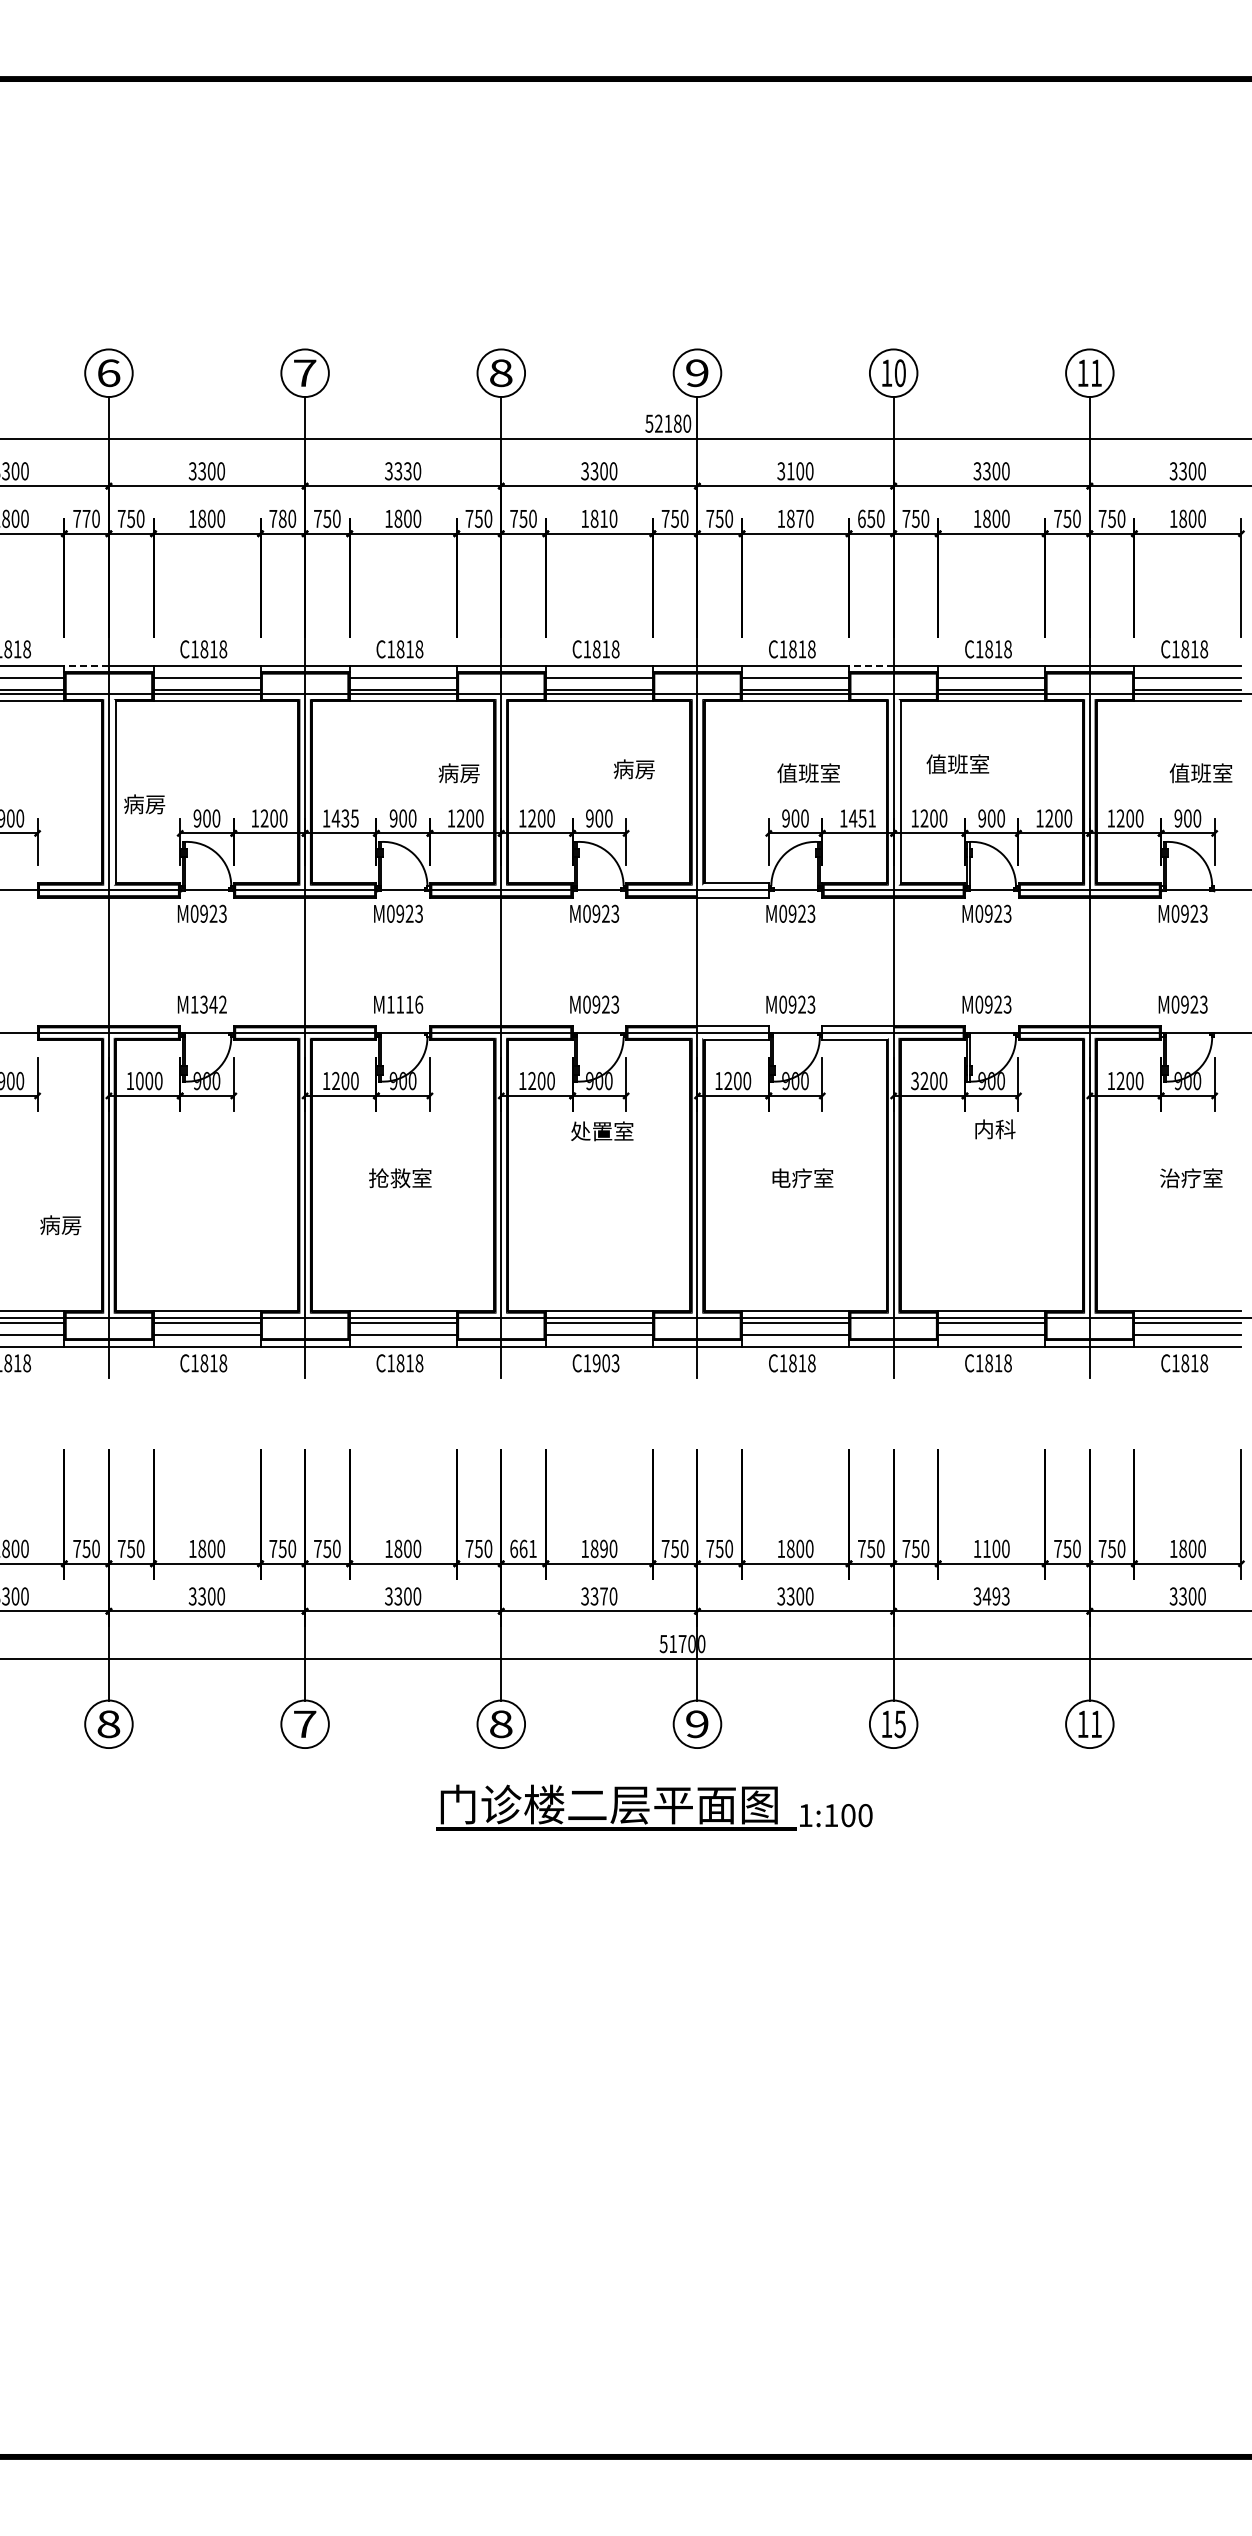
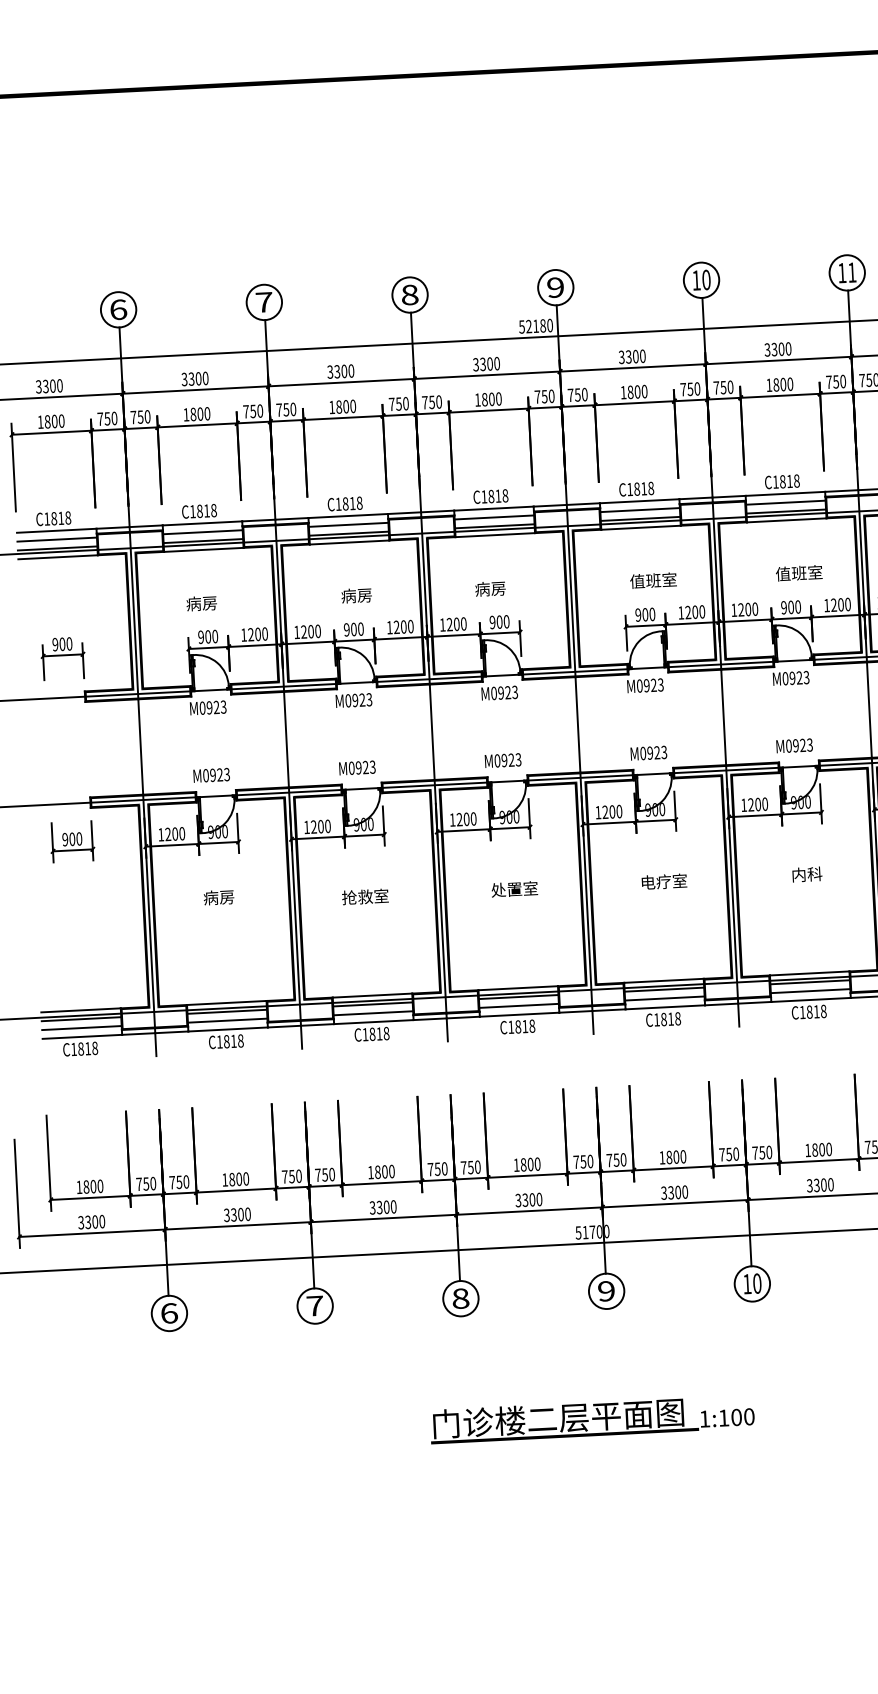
text: (407, 471) -> (344, 371), 3330 -> 3300
text: (790, 471) -> (628, 357), 3100 -> 3300
text: (86, 518) -> (107, 418), 770 -> 750
text: (282, 518) -> (253, 411), 780 -> 750
text: (603, 518) -> (491, 399), 1810 -> 1800
text: (800, 518) -> (637, 391), 1870 -> 1800
text: (861, 518) -> (683, 389), 650 -> 750
line: (86, 665) -> (112, 527), dashed -> solid
line: (870, 665) -> (695, 498), dashed -> solid
text: (957, 764) -> (798, 573), moved
text: (633, 769) -> (489, 589), moved
text: (458, 773) -> (356, 595), moved
fill: (114, 792) -> (138, 621), added
fill: (899, 792) -> (721, 591), added
text: (144, 804) -> (201, 603), moved
text: (344, 818) -> (310, 631), 1435 -> 1200
text: (861, 818) -> (694, 612), 1451 -> 1200
fill: (732, 890) -> (601, 670), added
text: (208, 1004) -> (216, 775), M1342 -> M0923
text: (405, 1004) -> (362, 767), M1116 -> M0923
fill: (732, 1032) -> (606, 776), added
fill: (857, 1032) -> (699, 771), added
text: (914, 1080) -> (743, 804), 3200 -> 1200
text: (139, 1081) -> (167, 834), 1000 -> 1200
text: (995, 1129) -> (807, 874), moved
text: (602, 1131) -> (514, 889), moved
text: (60, 1225) -> (218, 897), moved
text: (605, 1363) -> (524, 1026), C1903 -> C1818
text: (523, 1548) -> (470, 1167), 661 -> 750
text: (603, 1548) -> (530, 1164), 1890 -> 1800
text: (986, 1548) -> (814, 1149), 1100 -> 1800
text: (603, 1596) -> (532, 1199), 3370 -> 3300
text: (995, 1596) -> (823, 1185), 3493 -> 3300
text: (108, 1724) -> (169, 1313), 8 -> 6
text: (899, 1724) -> (756, 1283), 15 -> 10
text: (654, 1807) -> (592, 1418), moved

